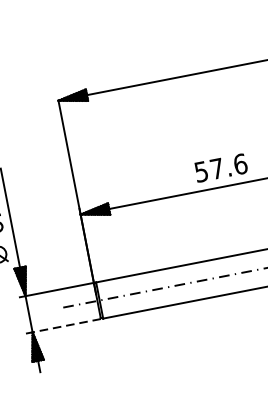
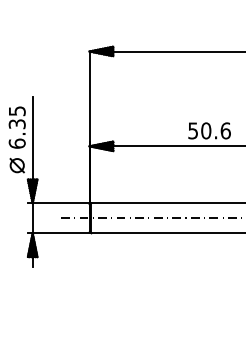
text: (217, 168) -> (206, 130), 57.6 -> 50.6
line: (66, 326) -> (60, 233), dashed -> solid

